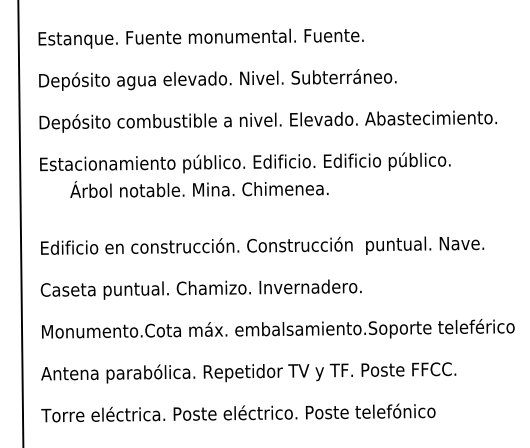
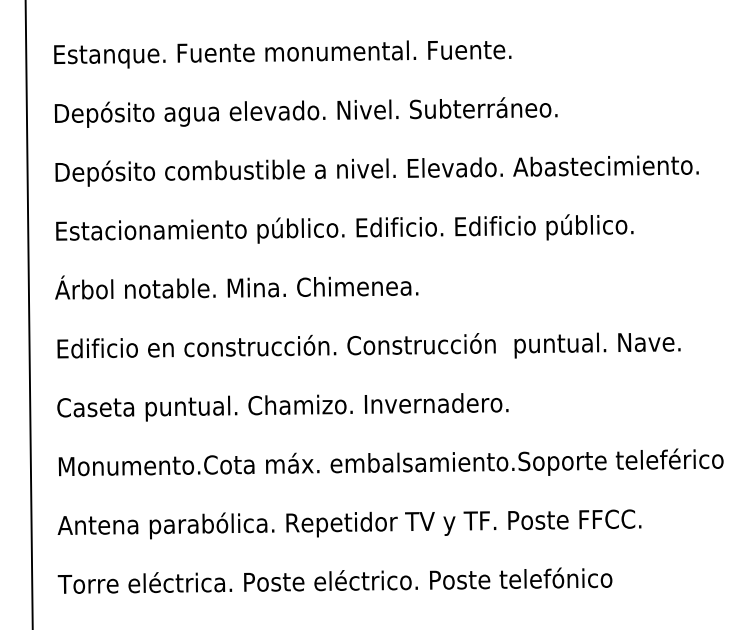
text: (199, 189) -> (236, 287), moved

